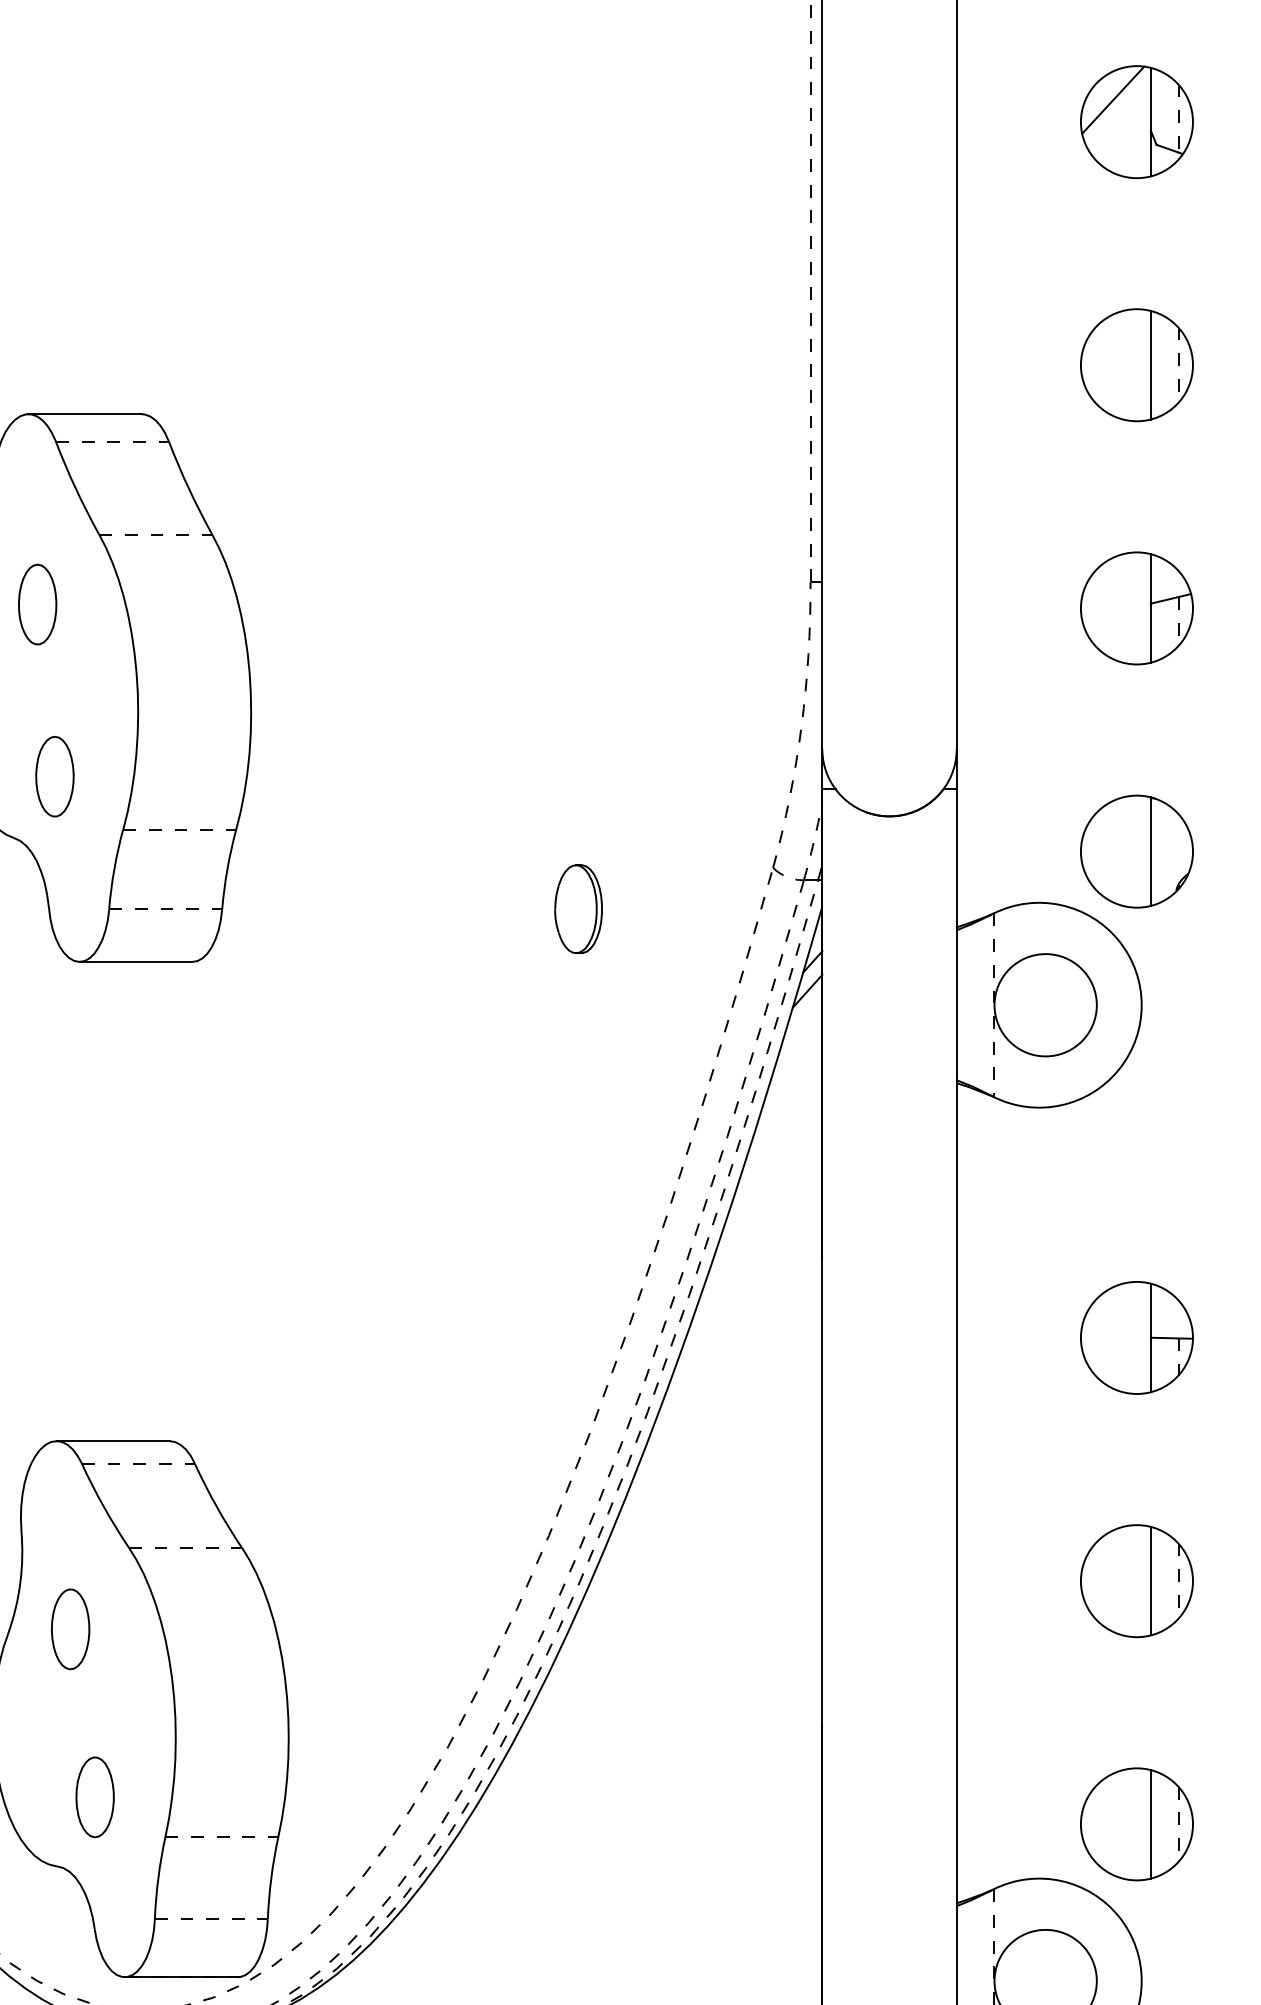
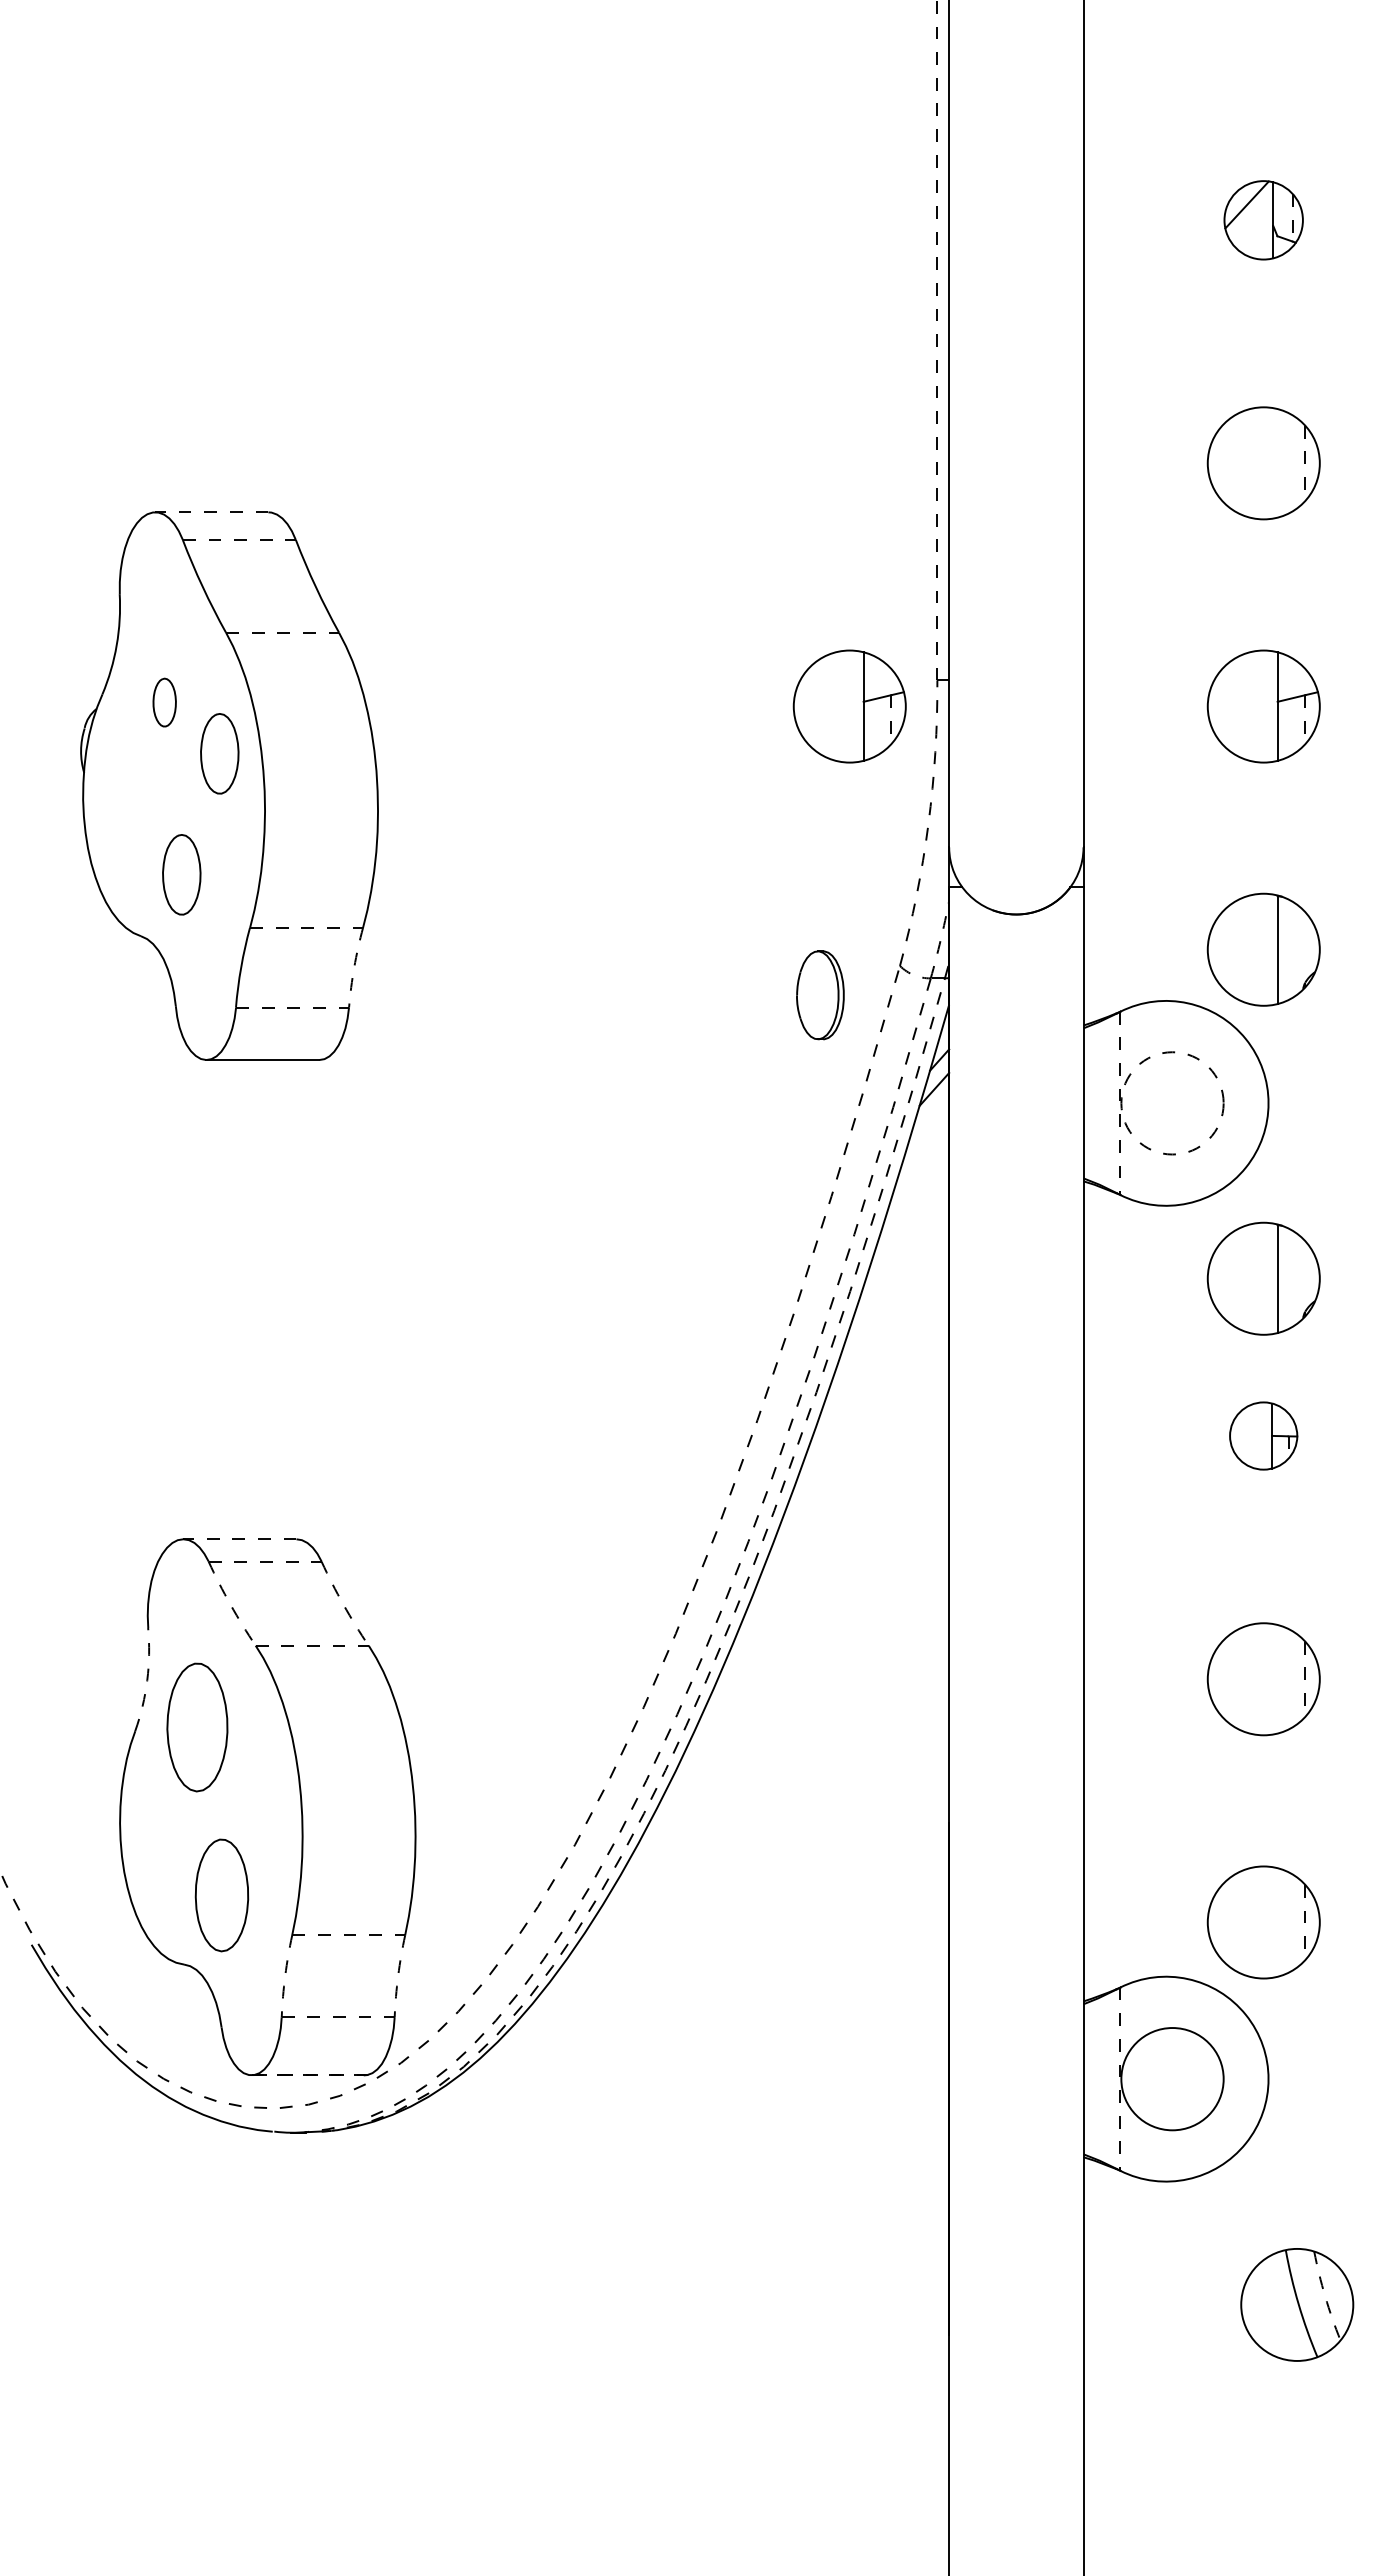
part: (1136, 122) -> (1263, 220), size x0.7
line: (1150, 365) -> (1277, 463), removed
line: (84, 414) -> (211, 512), solid -> dashed
part: (37, 604) -> (164, 702), size x0.6
part: (722, 608) -> (849, 706), added
part: (92, 655) -> (219, 753), added
arc: (227, 869) -> (354, 967), solid -> dashed
part: (578, 909) -> (820, 995), moved
circle: (1045, 1005) -> (1172, 1103), solid -> dashed
part: (1136, 1180) -> (1263, 1278), added
part: (1136, 1337) -> (1263, 1435), size x0.6
line: (112, 1441) -> (239, 1539), solid -> dashed
arc: (103, 1506) -> (230, 1604), solid -> dashed
arc: (216, 1506) -> (343, 1604), solid -> dashed
line: (1150, 1581) -> (1277, 1679), removed
arc: (20, 1582) -> (147, 1680), solid -> dashed
part: (70, 1629) -> (197, 1727), size x1.6
part: (94, 1797) -> (221, 1895), size x1.4
line: (1150, 1824) -> (1277, 1922), removed
arc: (158, 1877) -> (285, 1975), solid -> dashed
arc: (271, 1877) -> (398, 1975), solid -> dashed
line: (181, 1977) -> (308, 2075), solid -> dashed

